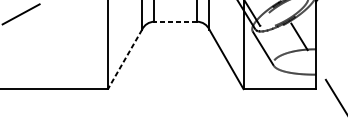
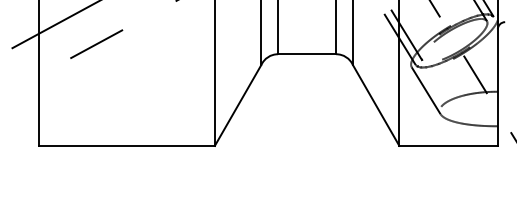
line: (175, 21) -> (306, 54), dashed -> solid
line: (125, 59) -> (238, 105), dashed -> solid

